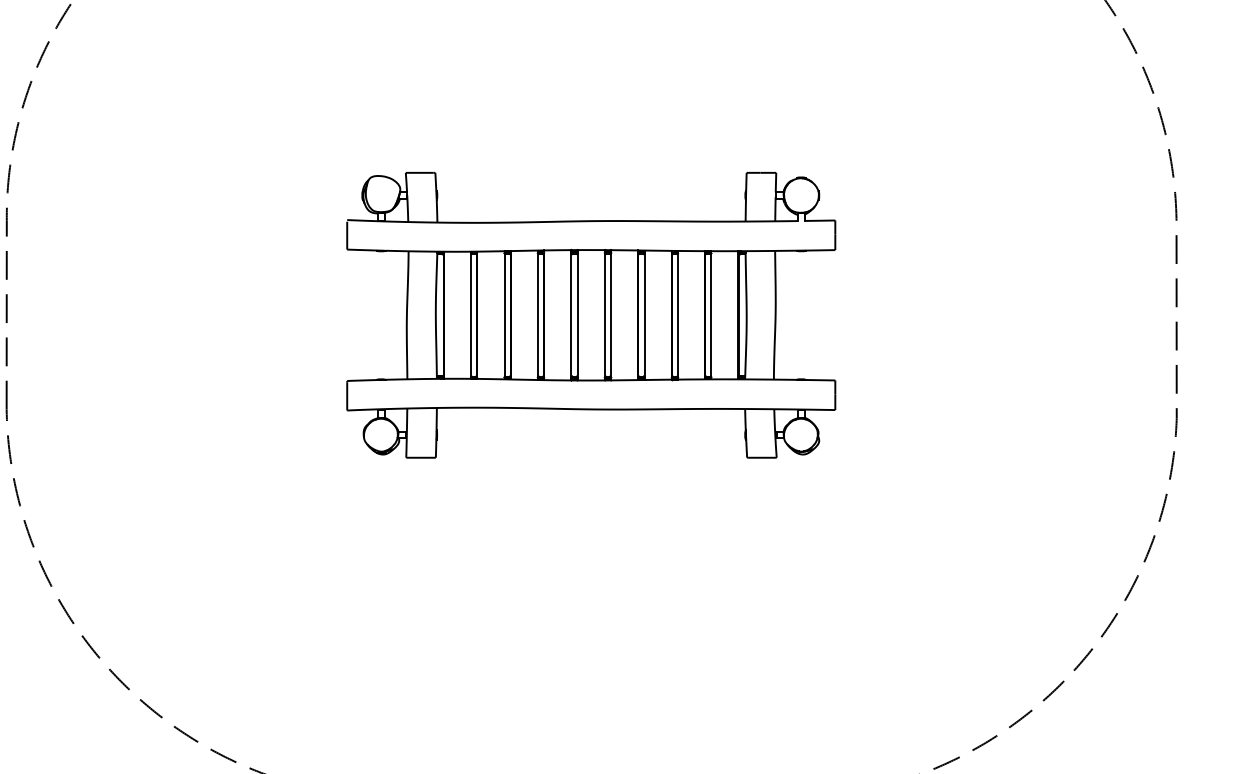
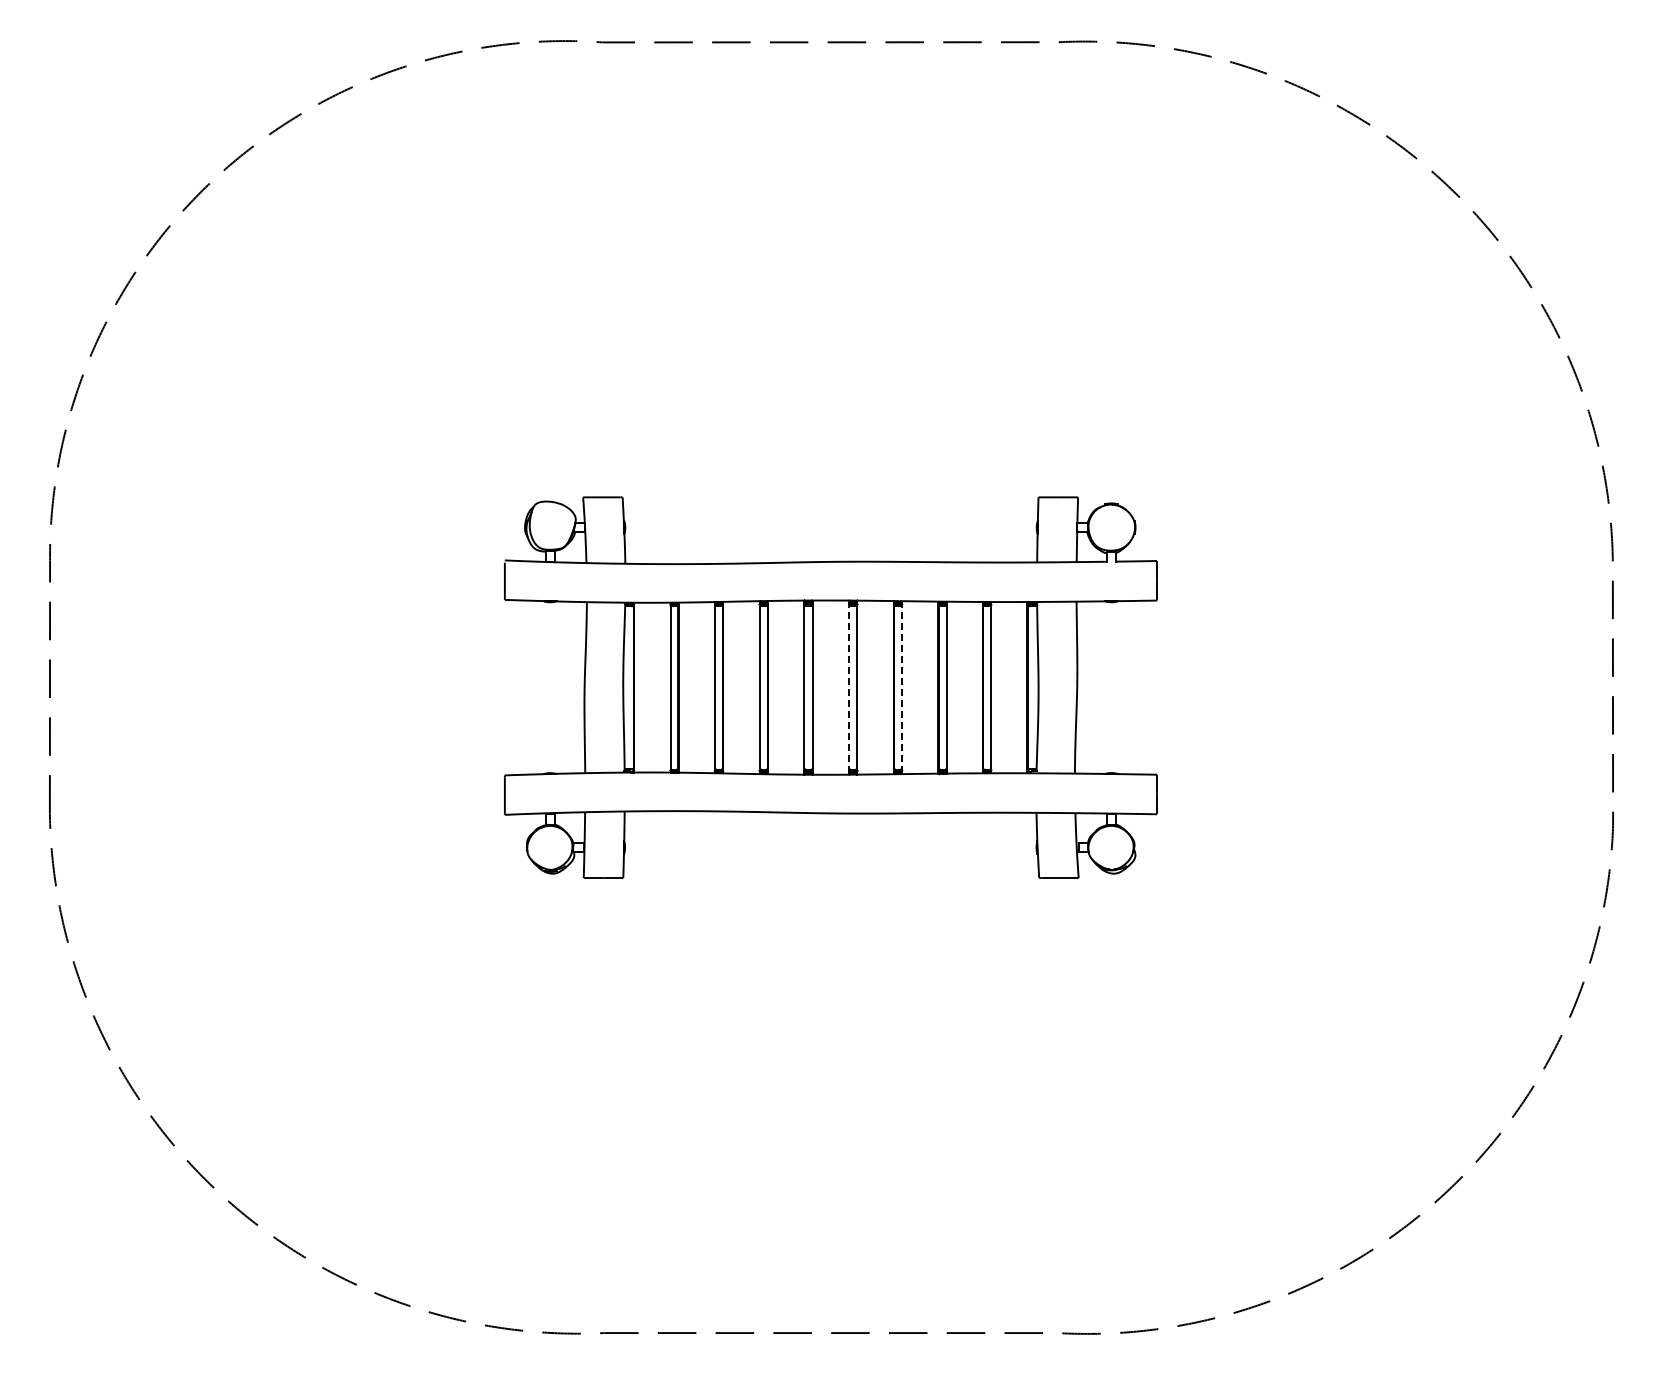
line: (605, 315) -> (849, 688), solid -> dashed
line: (644, 315) -> (902, 688), solid -> dashed

